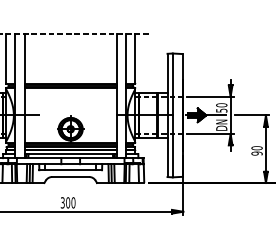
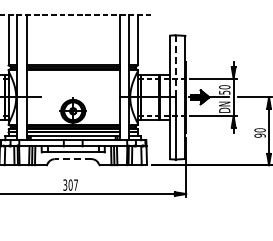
line: (172, 84) -> (175, 66), solid -> dashed
line: (70, 176) -> (73, 158), solid -> dashed
text: (73, 202) -> (76, 184), 300 -> 307

